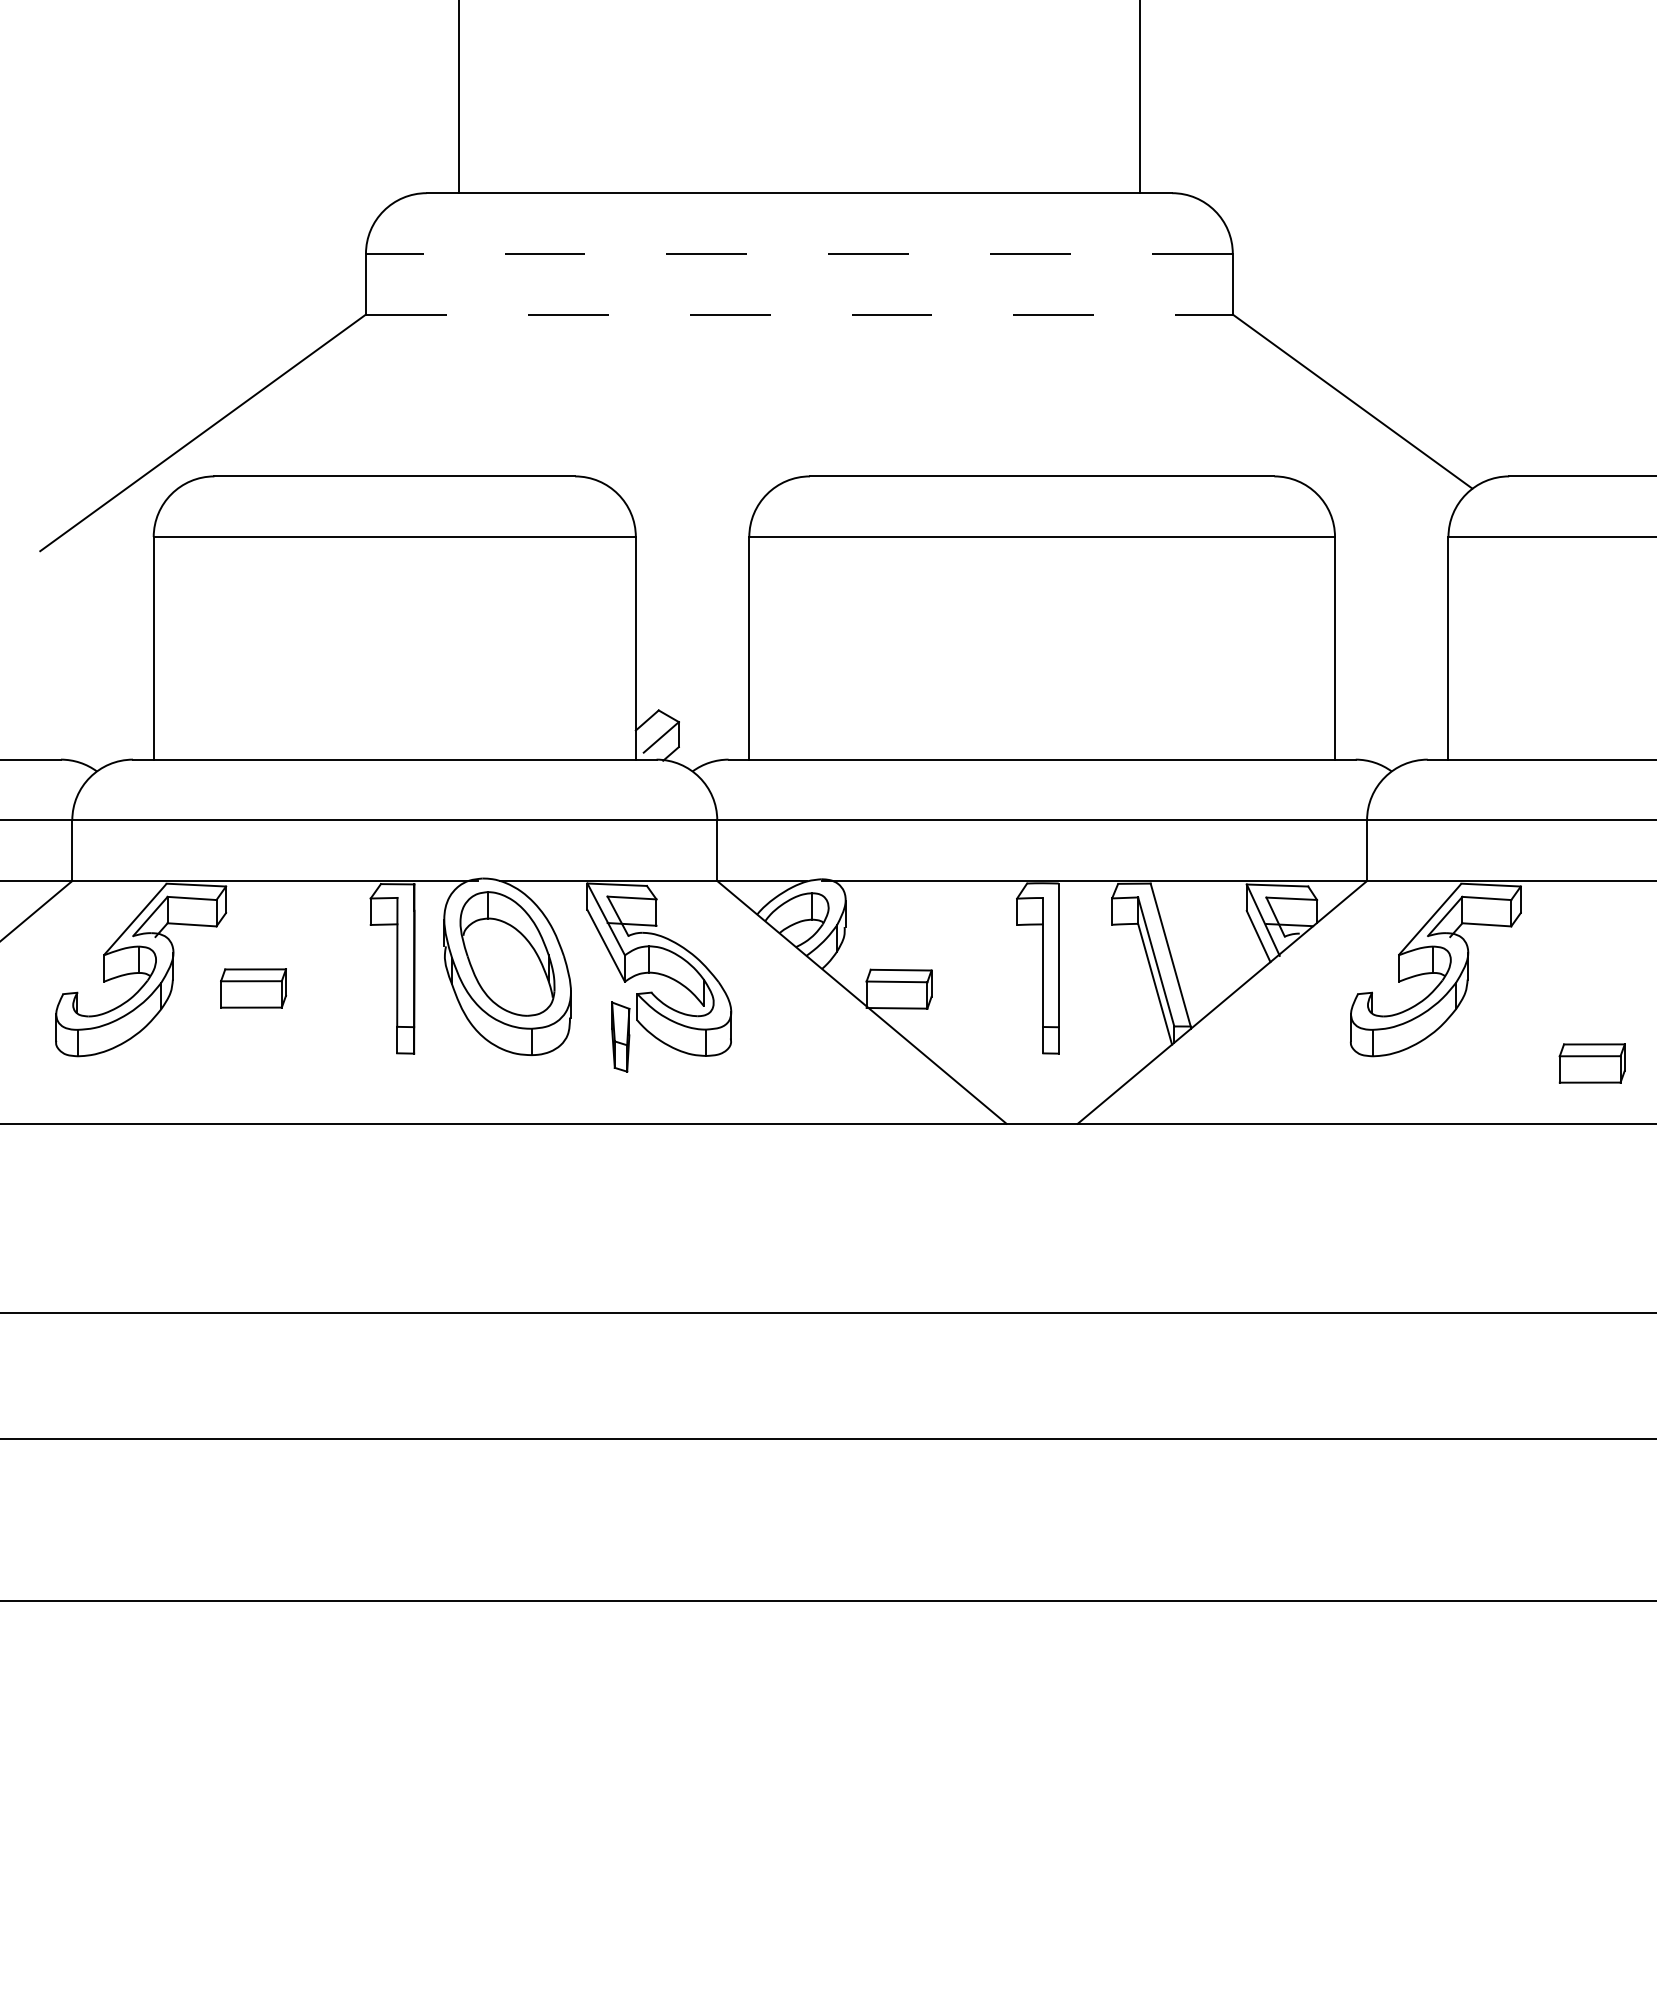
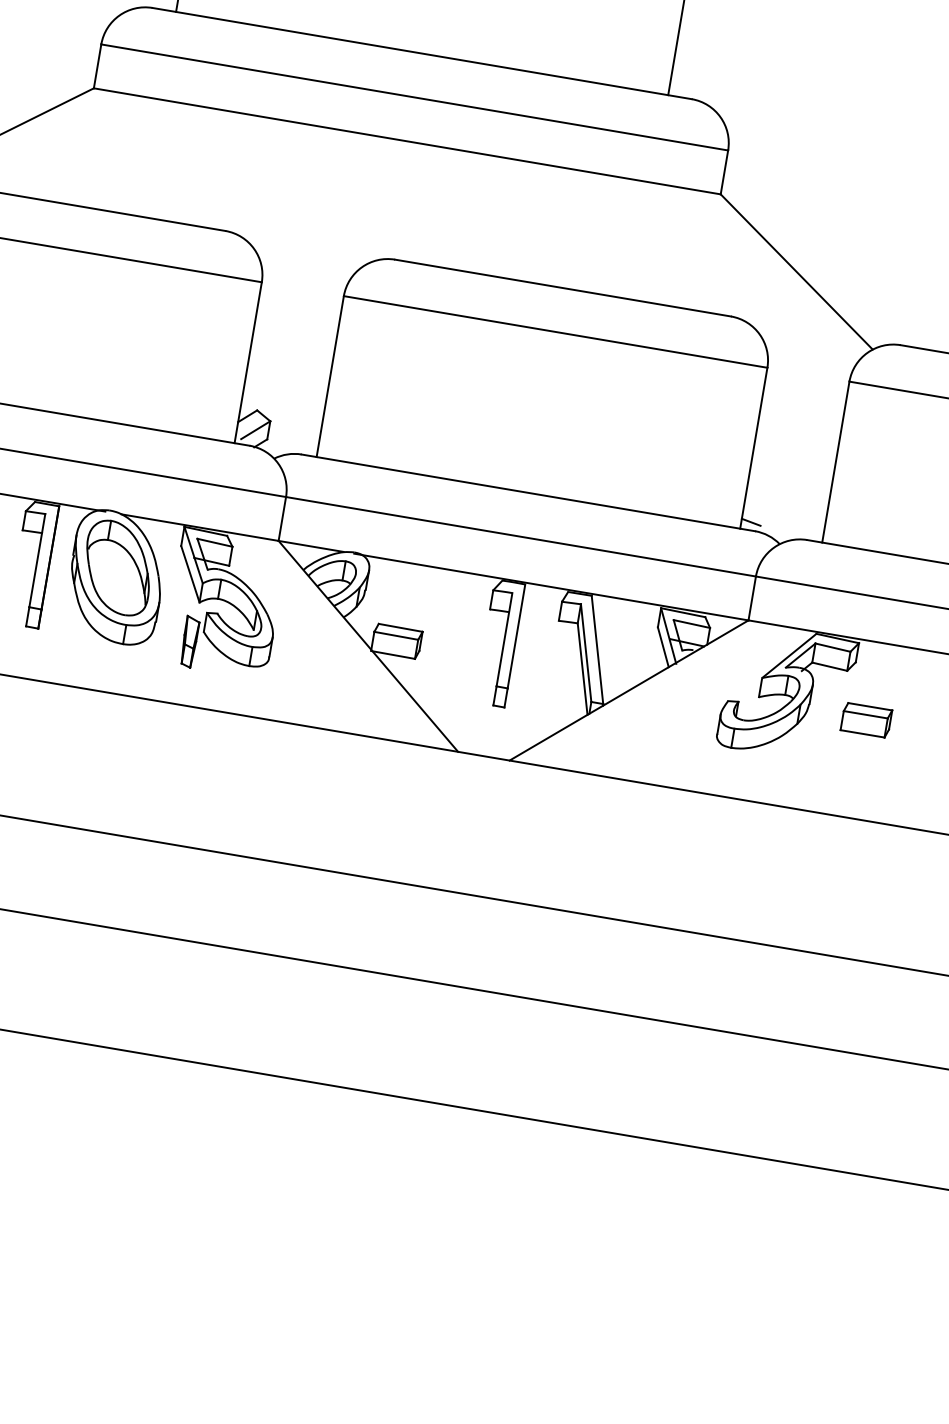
line: (798, 253) -> (414, 97), dashed -> solid
line: (799, 314) -> (407, 141), dashed -> solid
line: (1348, 748) -> (751, 522), added
part: (1591, 1063) -> (865, 720), moved

